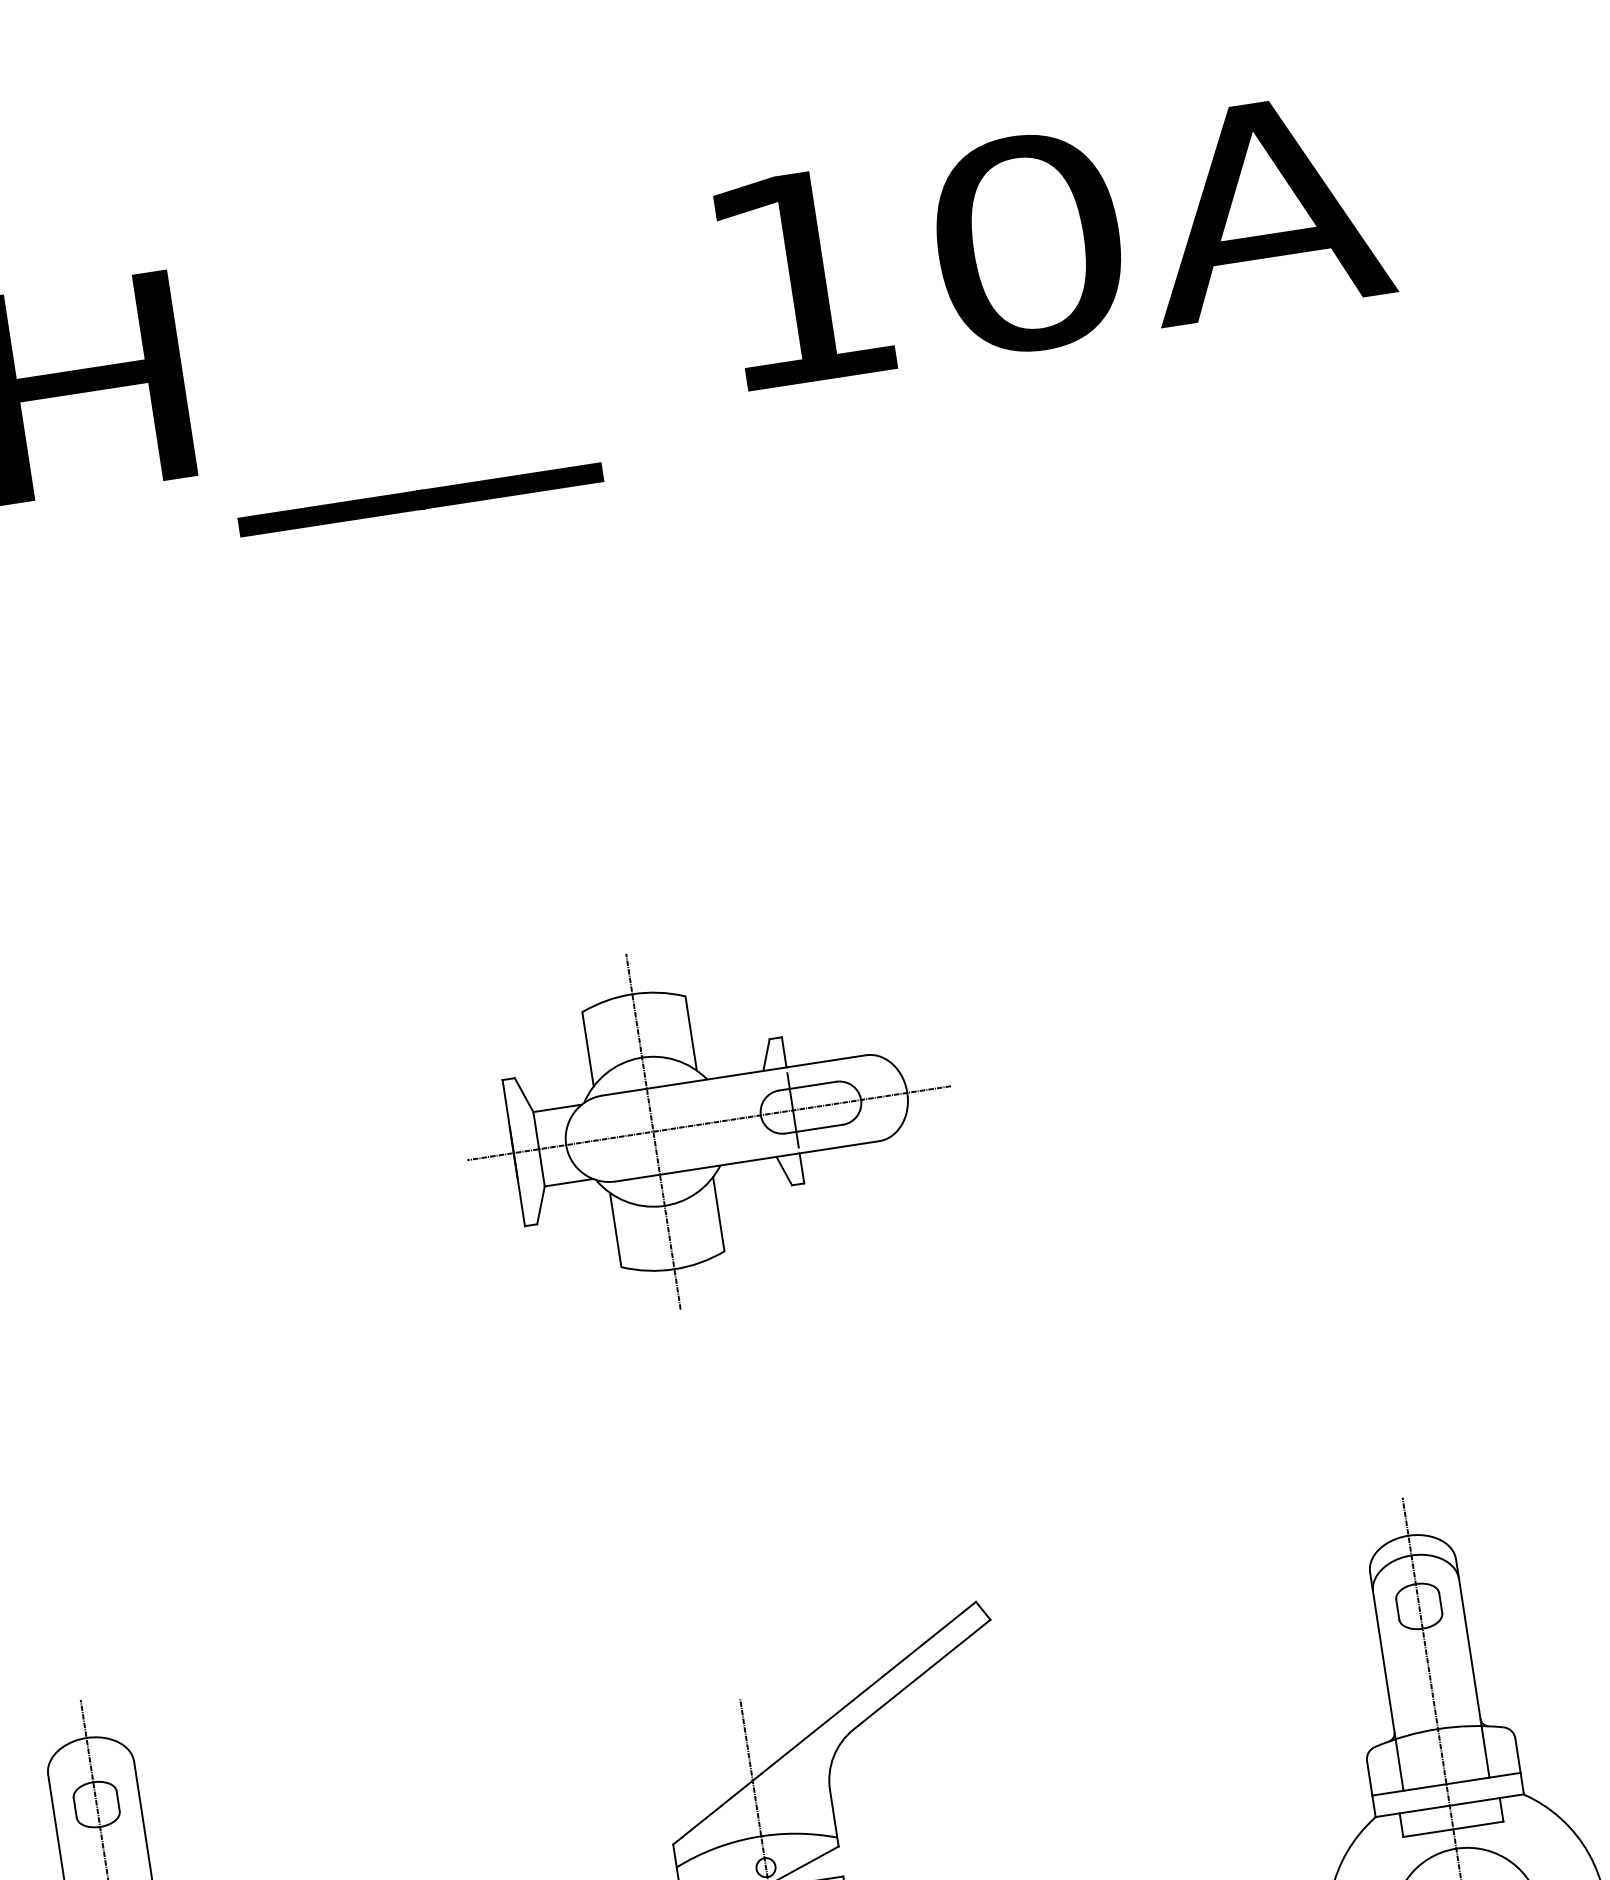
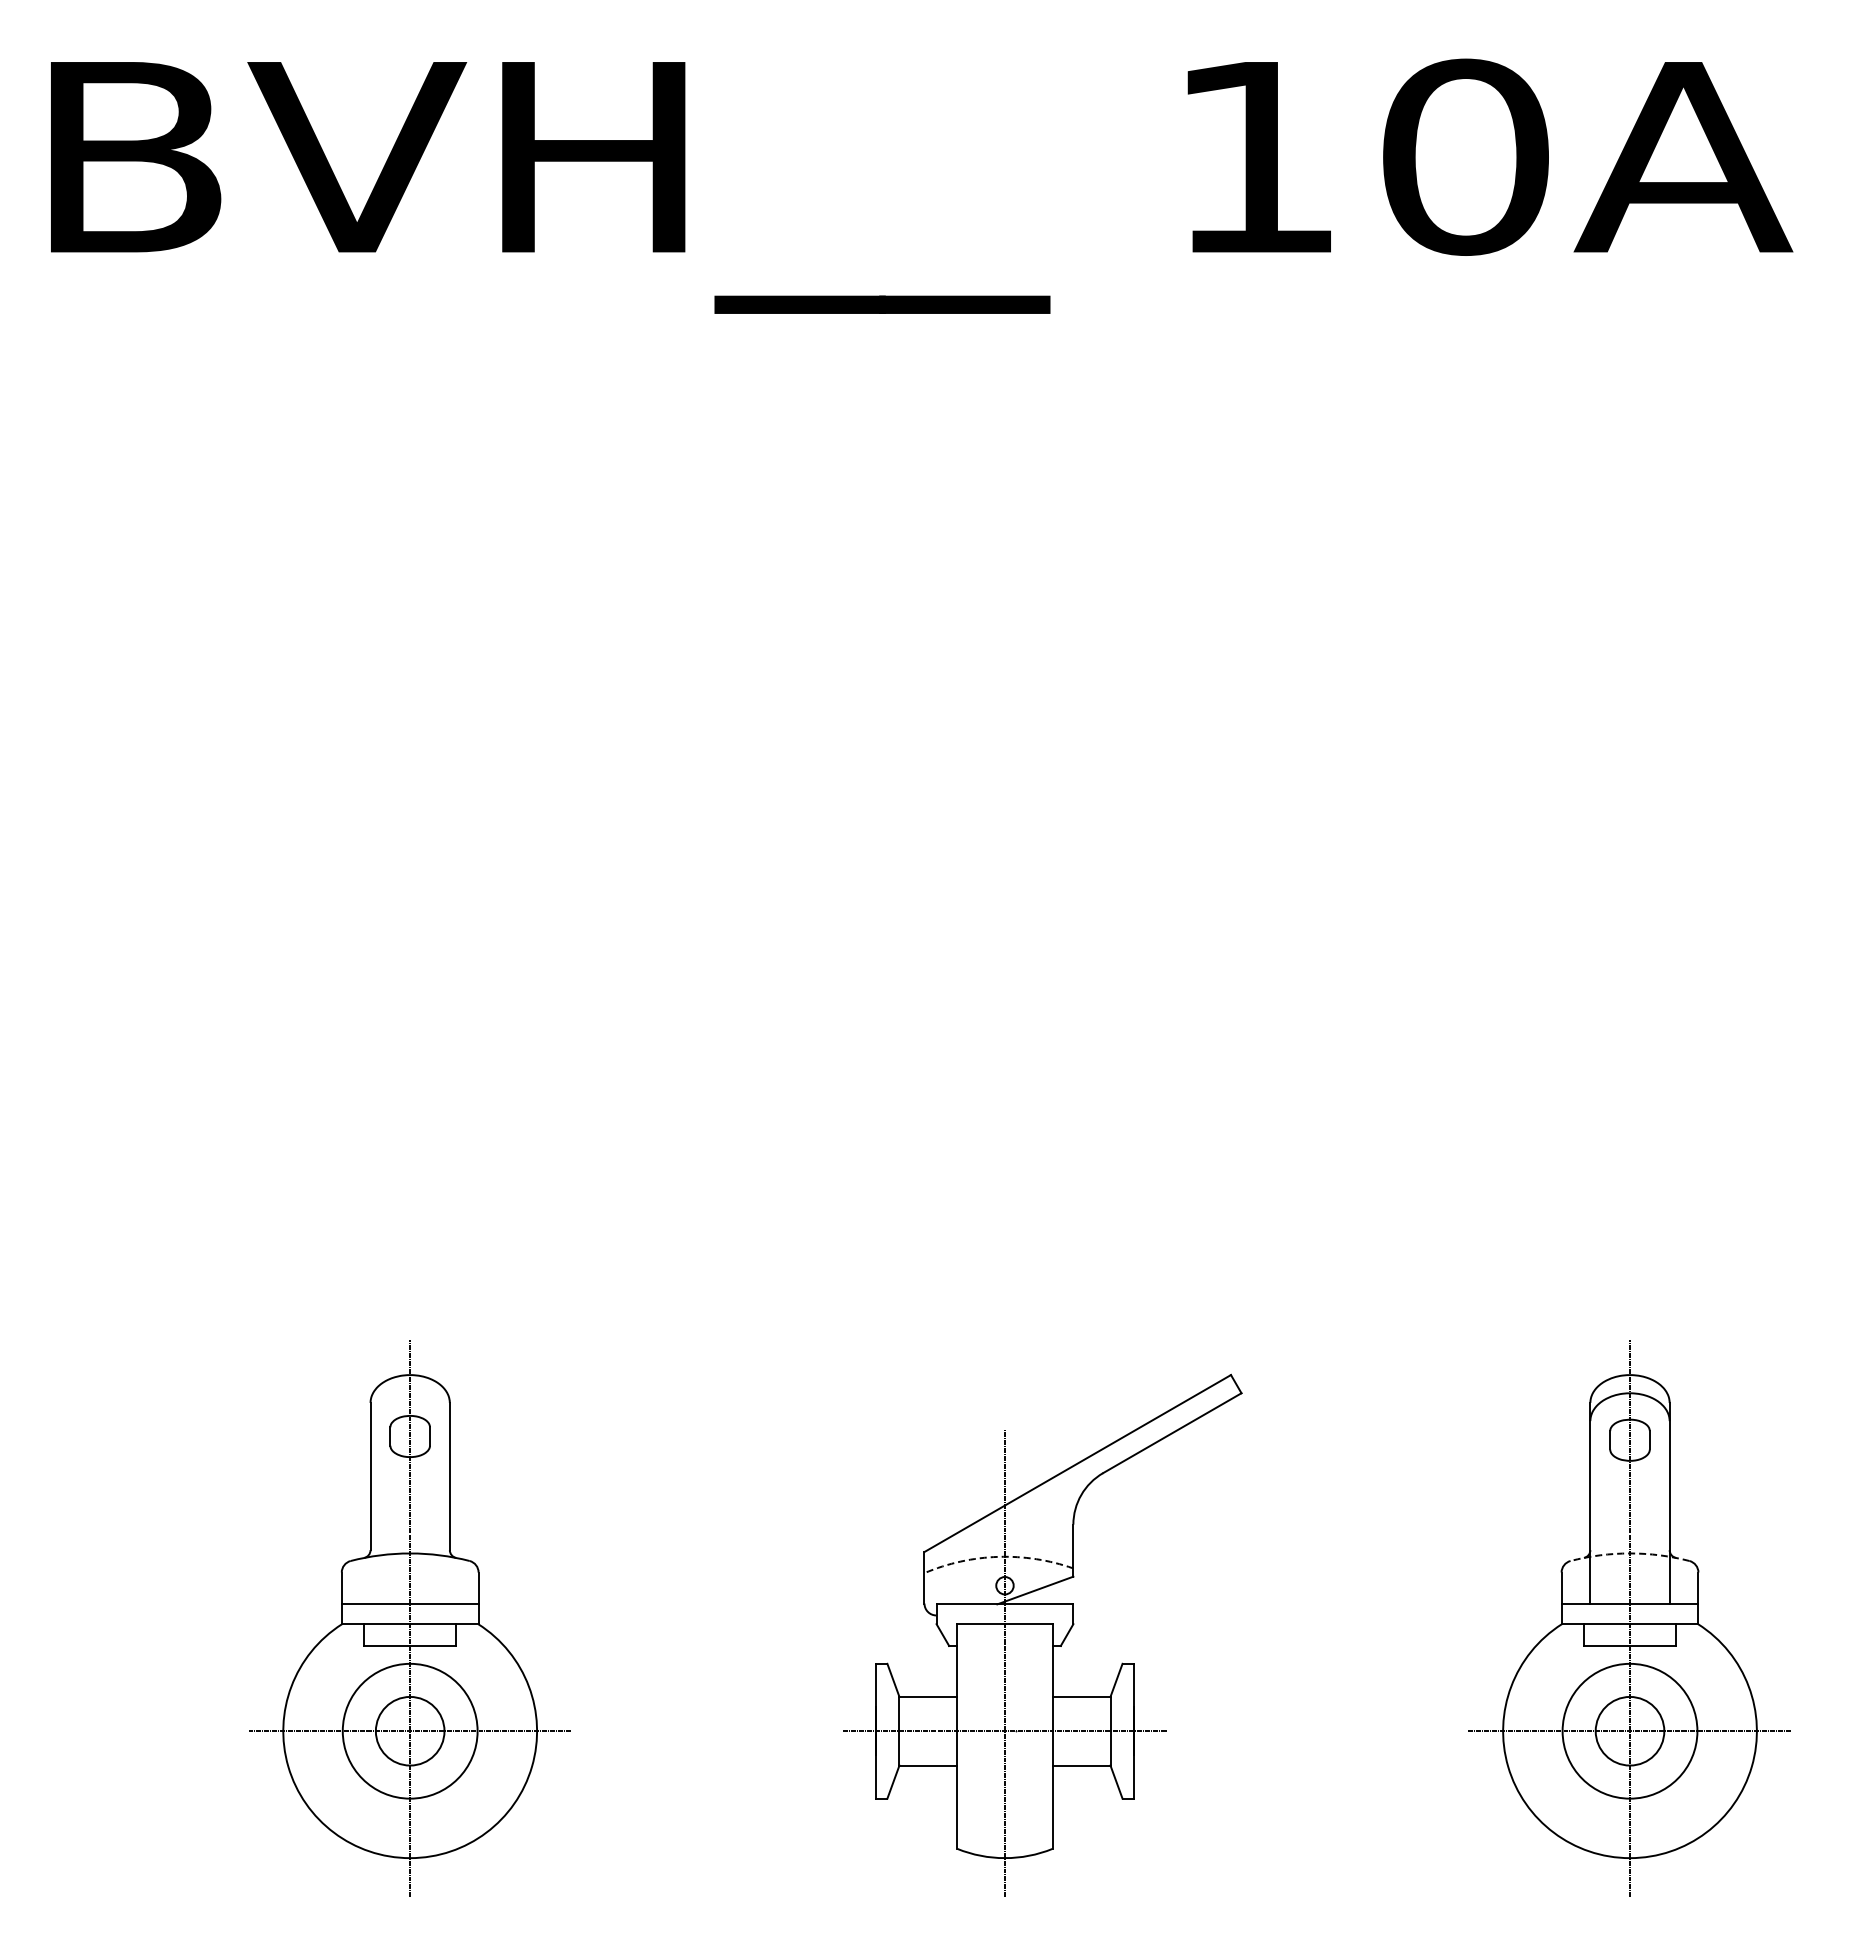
part: (709, 1123) -> (1056, 906), removed
arc: (1438, 1729) -> (1630, 1553), solid -> dashed
arc: (754, 1837) -> (998, 1556), solid -> dashed

